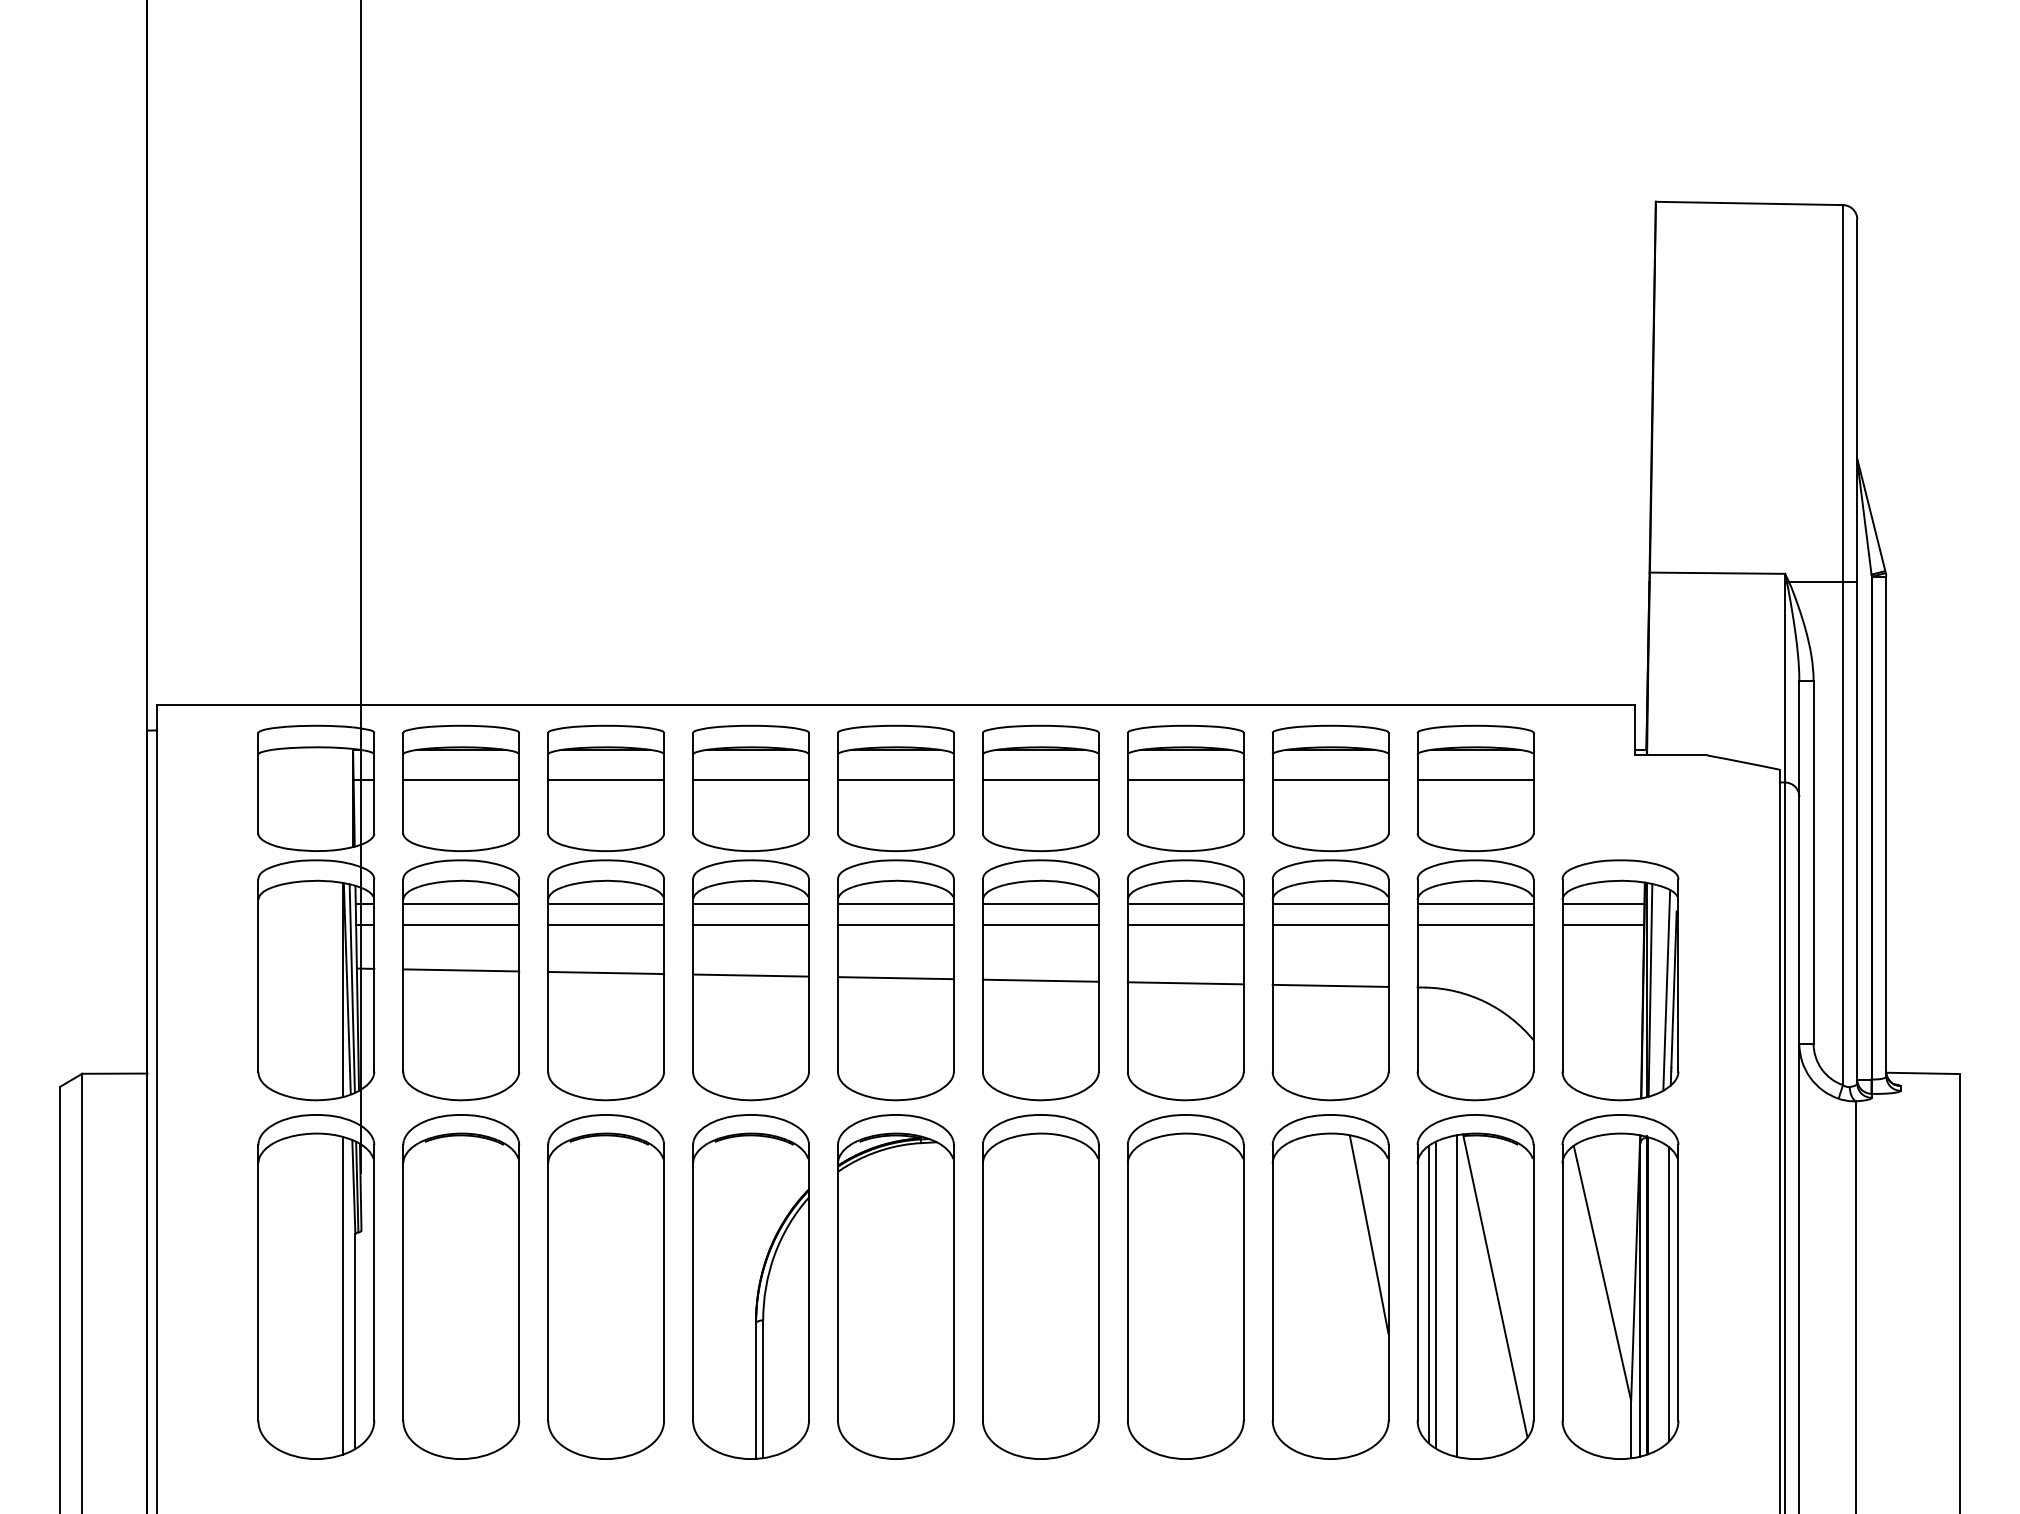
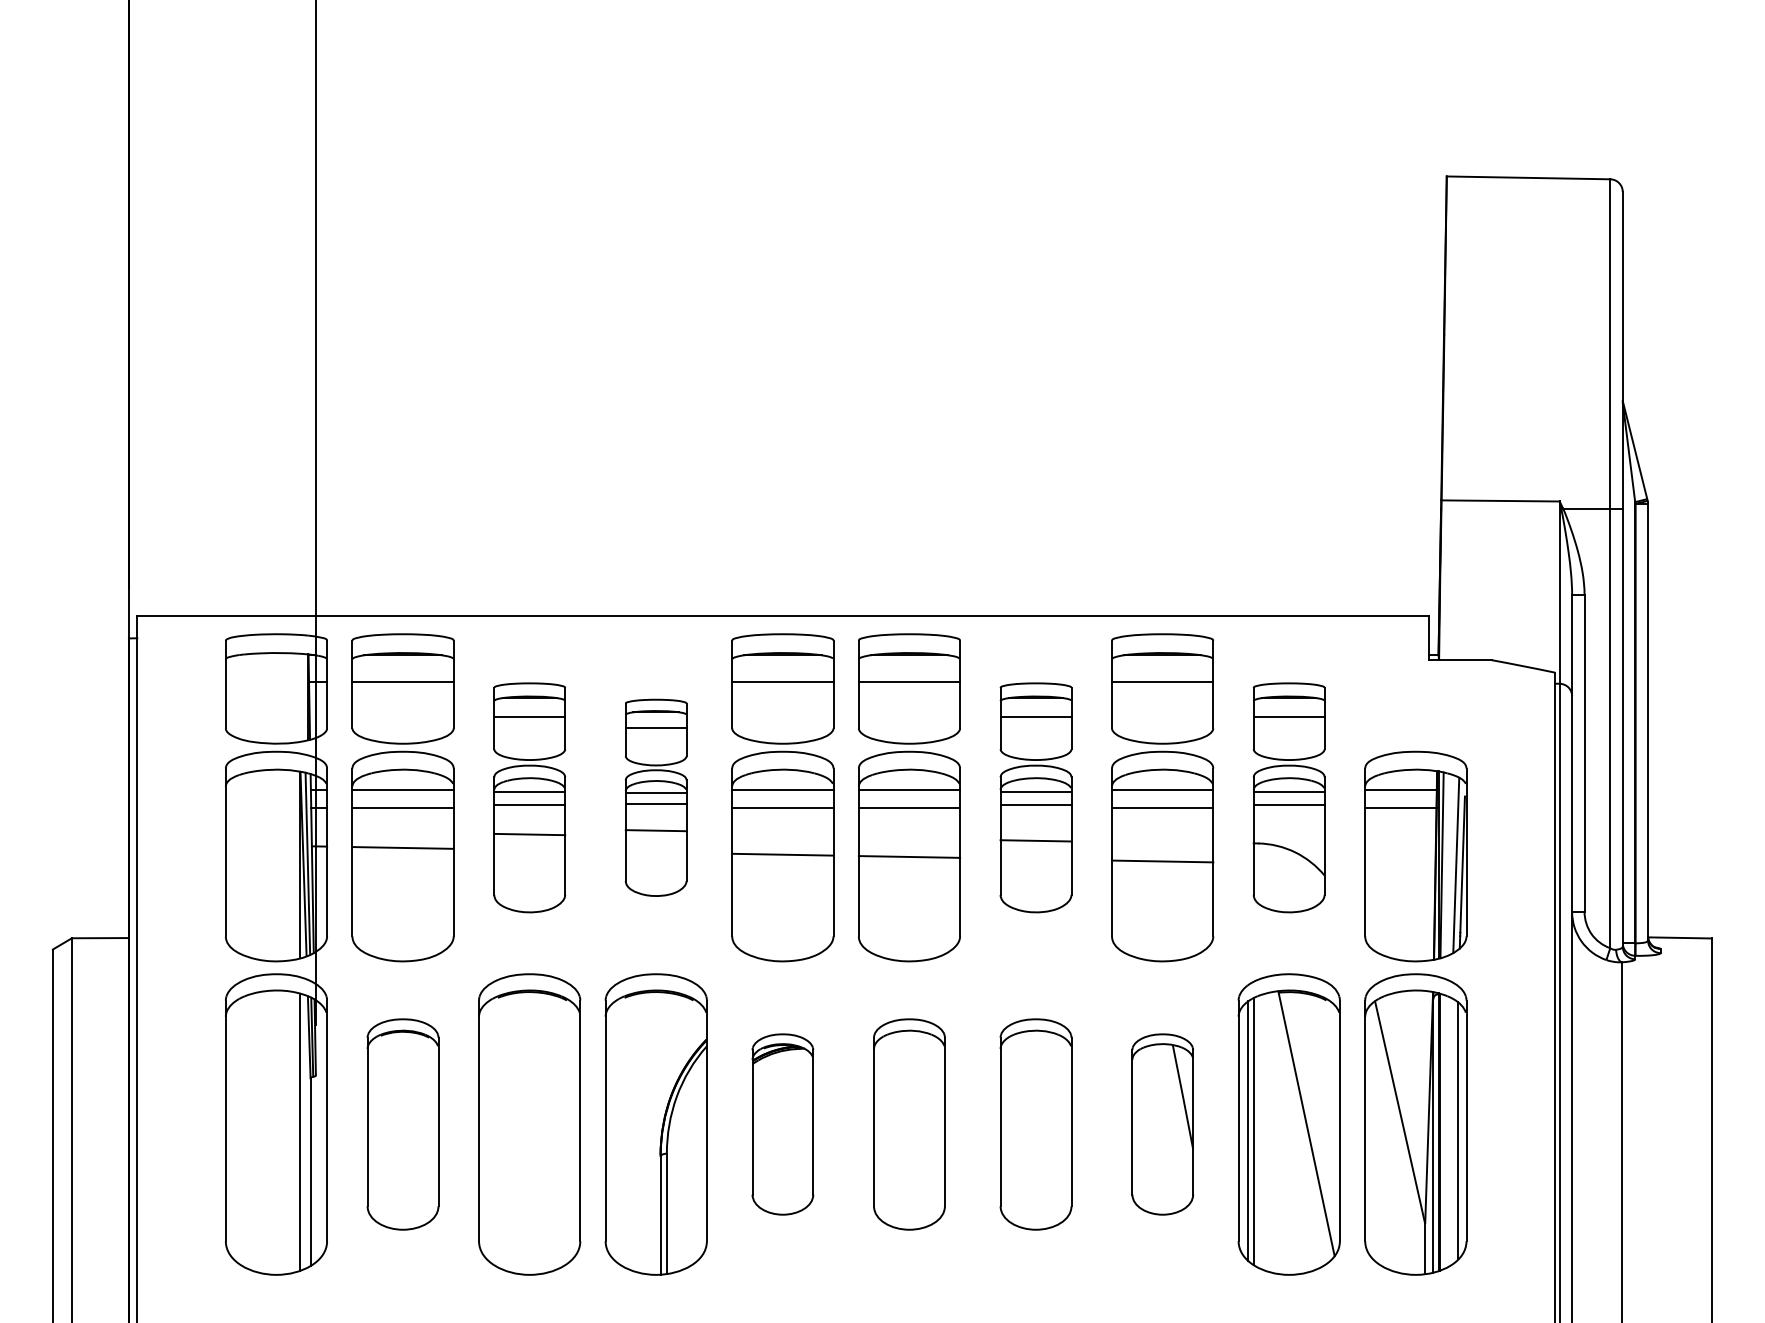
part: (605, 912) -> (529, 797), size x0.7
part: (750, 912) -> (655, 797), size x0.6
part: (1185, 912) -> (1035, 797), size x0.7
part: (1474, 912) -> (1288, 797), size x0.7
part: (460, 1286) -> (402, 1124), size x0.7
part: (895, 1286) -> (782, 1124), size x0.6
part: (1040, 1286) -> (909, 1124), size x0.7
part: (1185, 1286) -> (1035, 1124), size x0.7
part: (1330, 1286) -> (1162, 1124), size x0.6
line: (1456, 1296) -> (1272, 1132), removed

